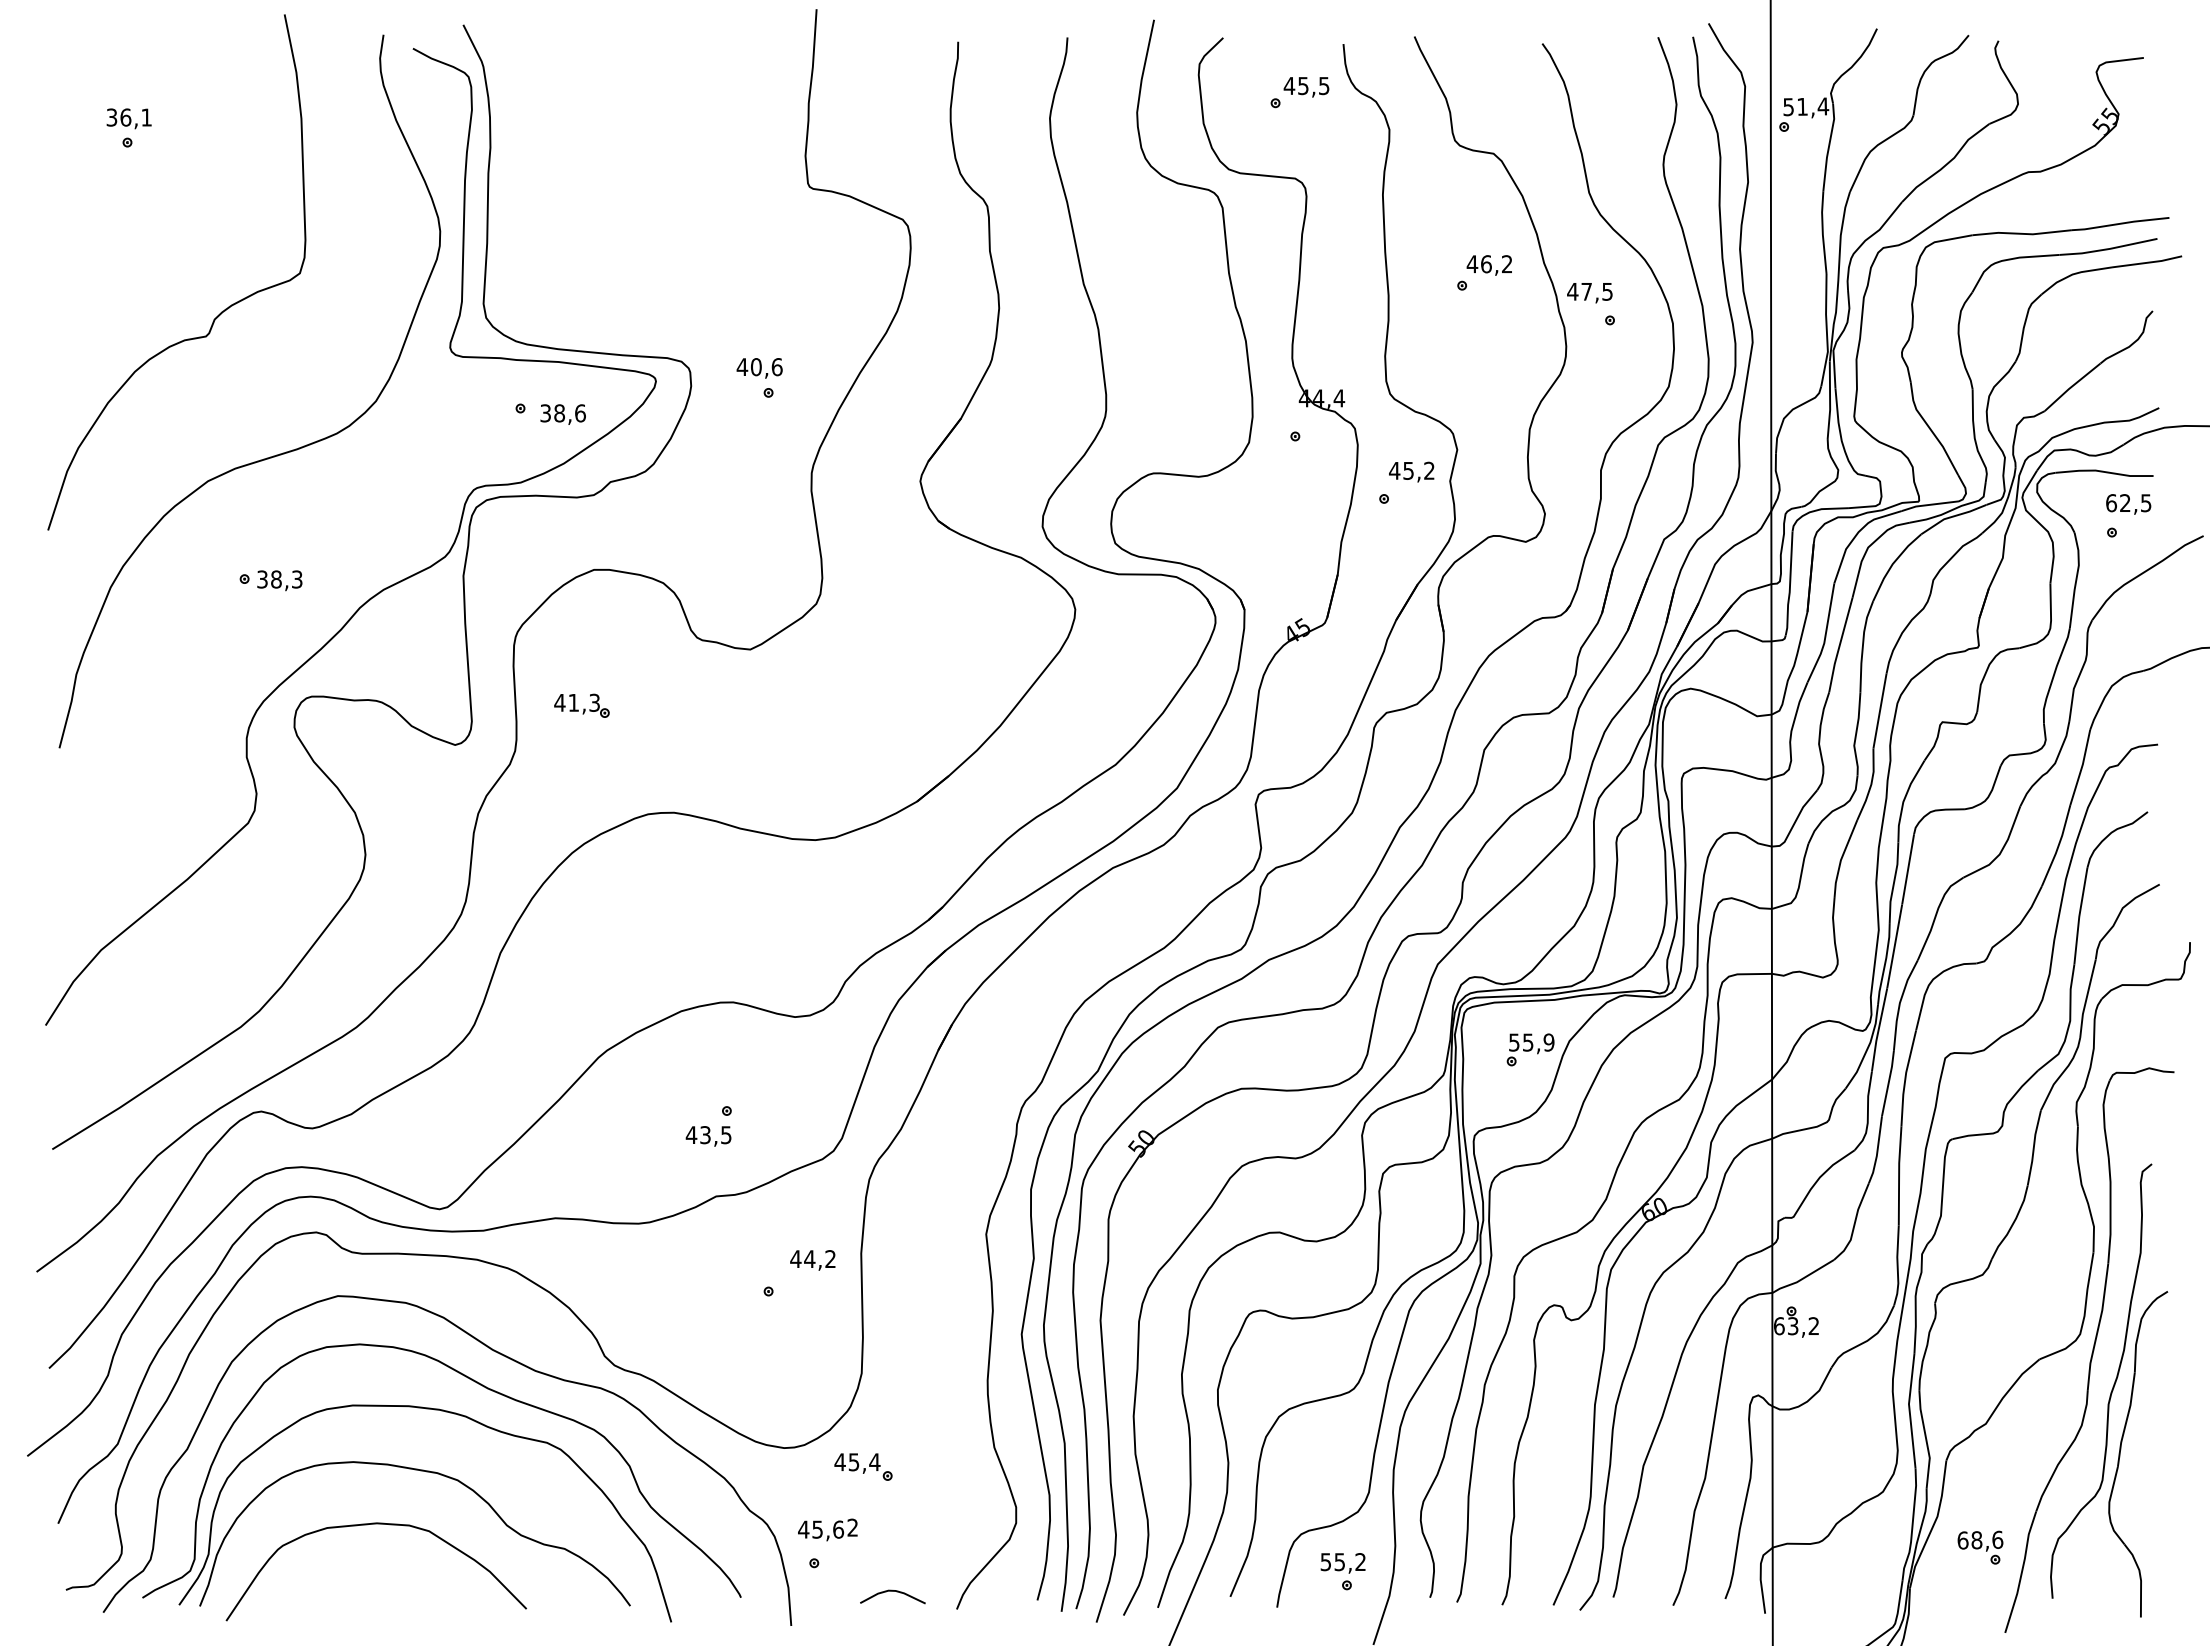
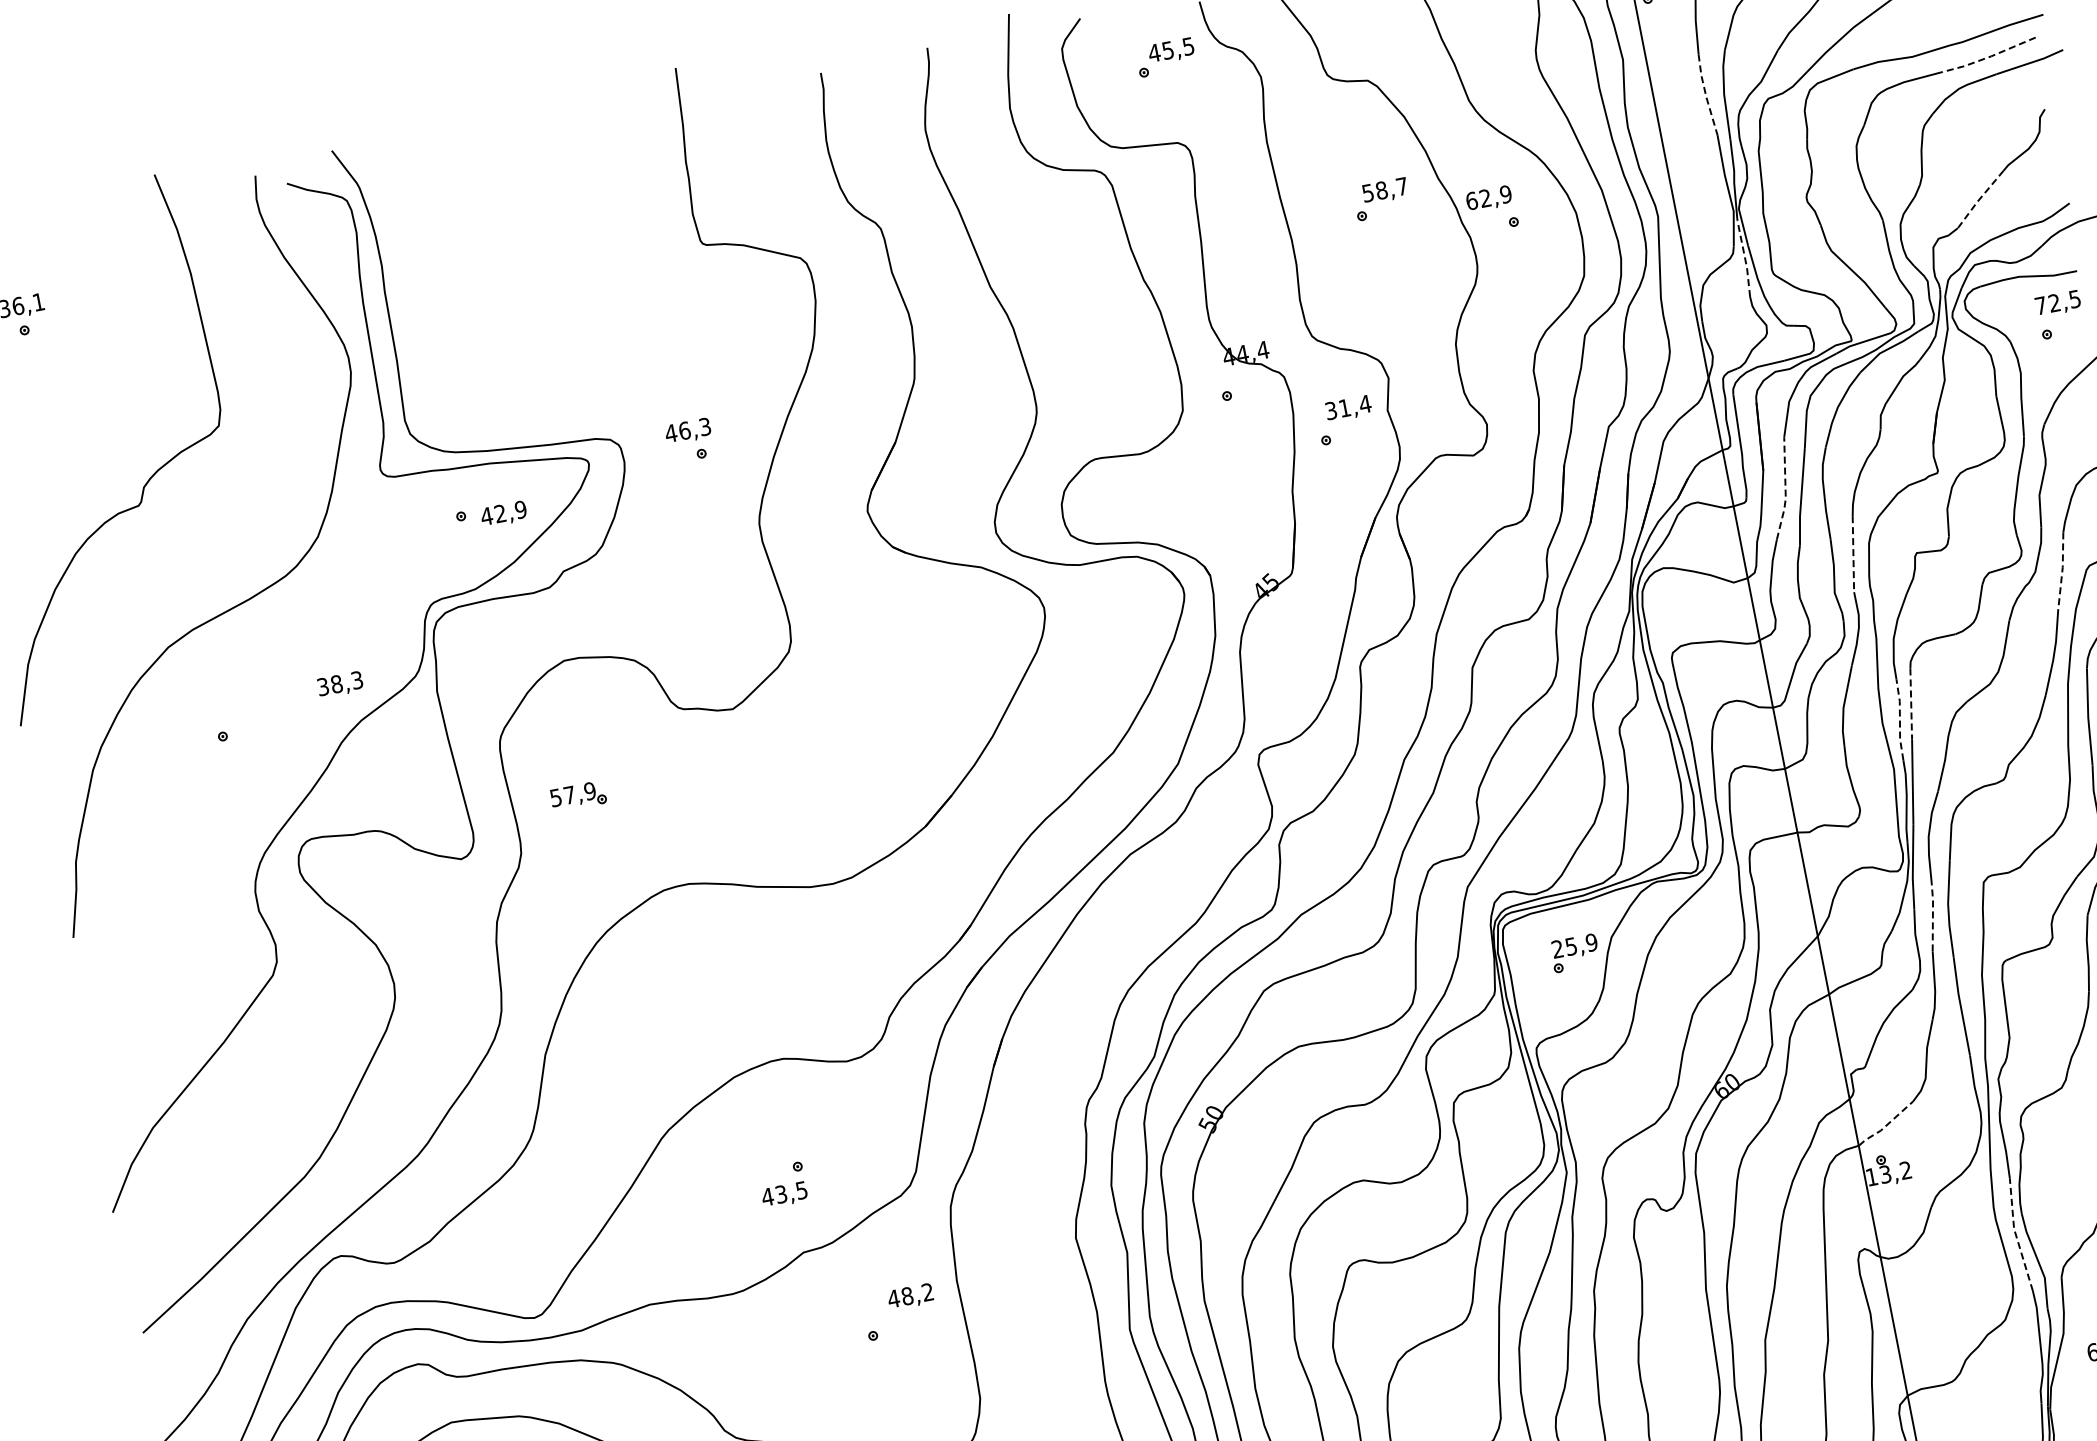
line: (1822, 232) -> (1705, 95), solid -> dashed
line: (2108, 249) -> (1989, 57), solid -> dashed
text: (1489, 264) -> (1384, 190), 46,2 -> 58,7
text: (1589, 291) -> (1488, 197), 47,5 -> 62,9
text: (766, 367) -> (694, 429), 40,6 -> 46,3
line: (2071, 387) -> (1979, 199), solid -> dashed
line: (1830, 401) -> (1745, 259), solid -> dashed
text: (562, 413) -> (503, 513), 38,6 -> 42,9
text: (1412, 470) -> (1348, 407), 45,2 -> 31,4
text: (2111, 503) -> (2041, 306), 62,5 -> 72,5
text: (279, 580) -> (340, 684), moved
line: (1825, 635) -> (1785, 490), solid -> dashed
text: (577, 702) -> (573, 794), 41,3 -> 57,9
line: (1879, 711) -> (1852, 554), solid -> dashed
line: (2082, 767) -> (2062, 570), solid -> dashed
line: (1908, 869) -> (1911, 704), solid -> dashed
line: (1894, 882) -> (1900, 719), solid -> dashed
text: (1514, 1042) -> (1557, 949), 55,9 -> 25,9
line: (1888, 1083) -> (1932, 918), solid -> dashed
text: (809, 1259) -> (907, 1296), 44,2 -> 48,2
line: (1802, 1278) -> (1885, 1125), solid -> dashed
text: (1779, 1326) -> (1872, 1177), 63,2 -> 13,2
line: (1909, 1410) -> (2015, 1234), solid -> dashed

